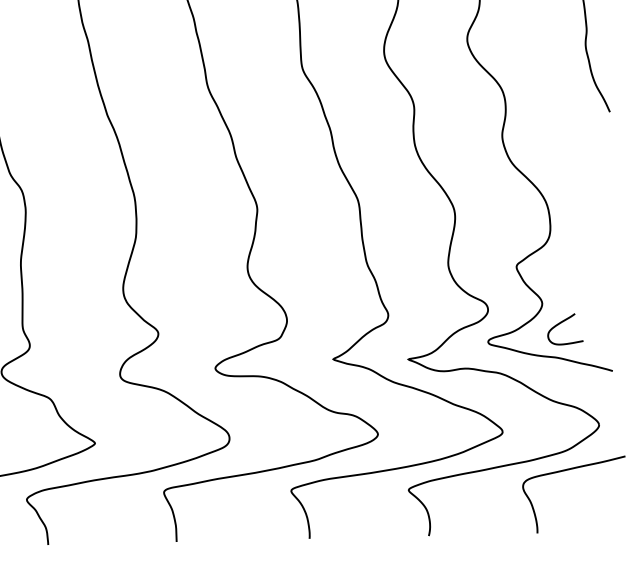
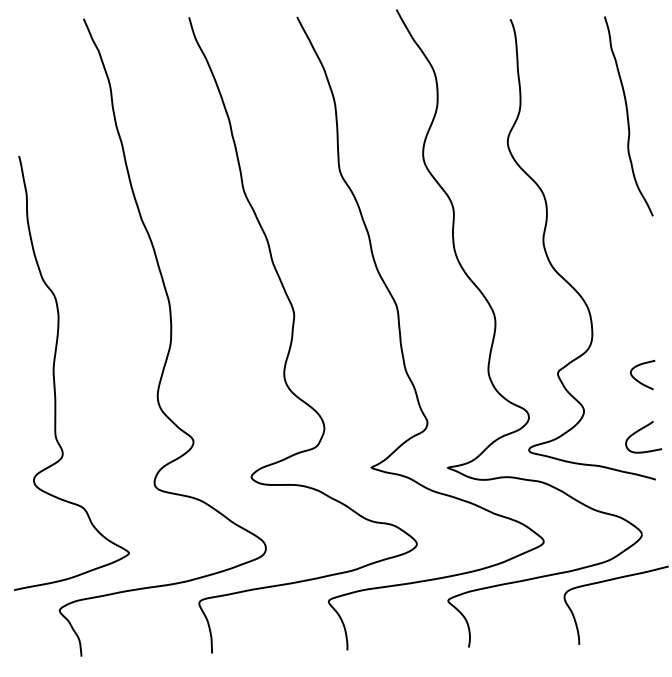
curve: (597, 274) -> (640, 381), added
curve: (561, 323) -> (639, 431), moved

